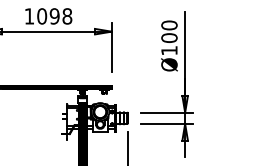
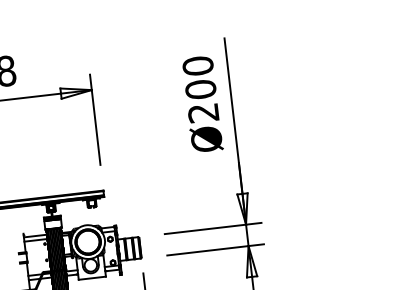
text: (169, 50) -> (203, 112), Ø100 -> Ø200

